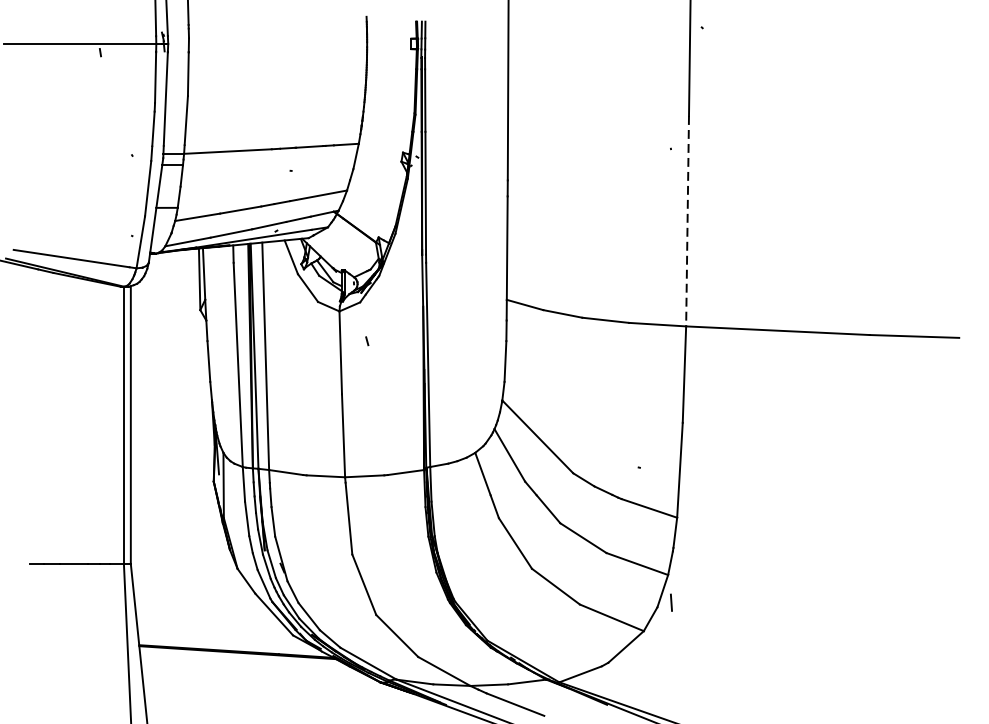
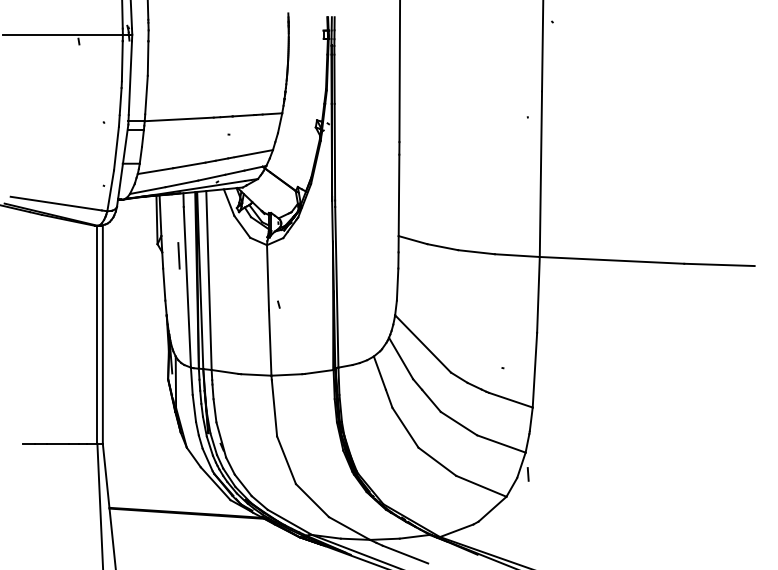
line: (687, 221) -> (540, 174), dashed -> solid
line: (226, 324) -> (178, 255), added
line: (366, 341) -> (278, 304), moved

